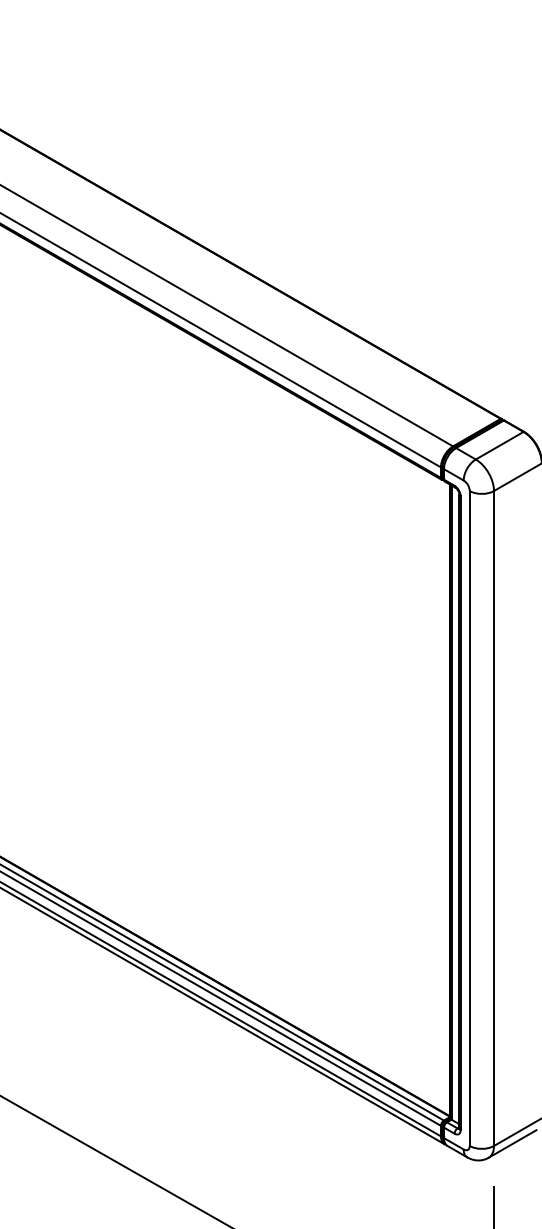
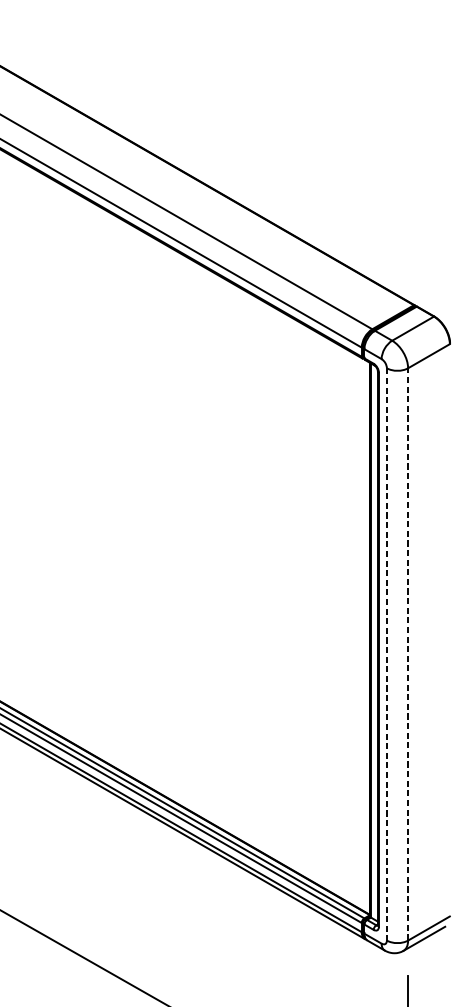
line: (494, 818) -> (408, 654), solid -> dashed
line: (469, 819) -> (386, 655), solid -> dashed

